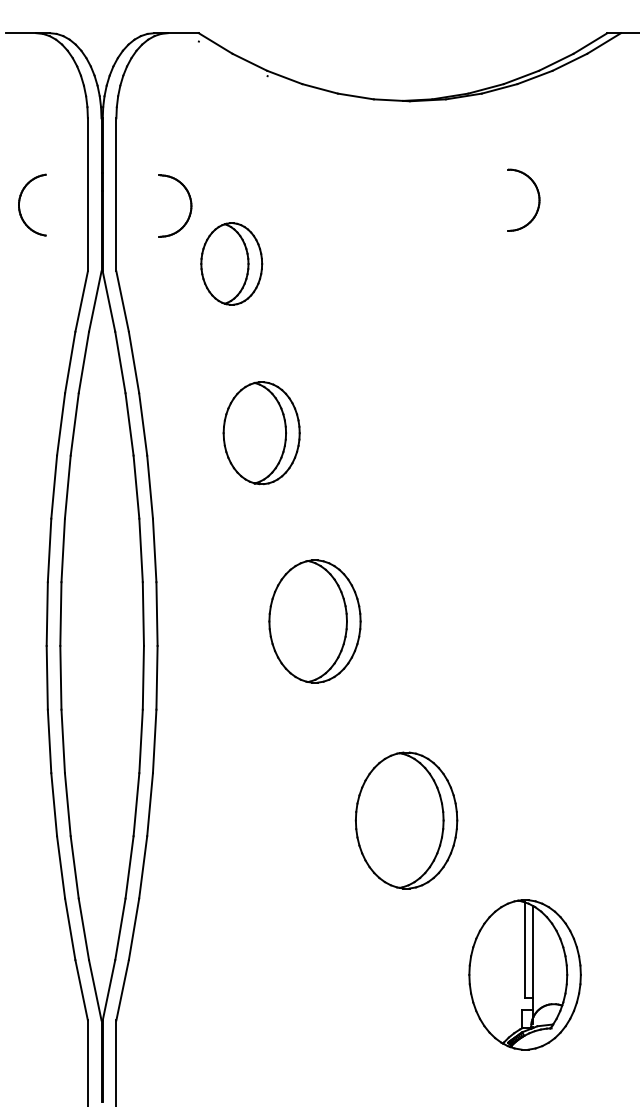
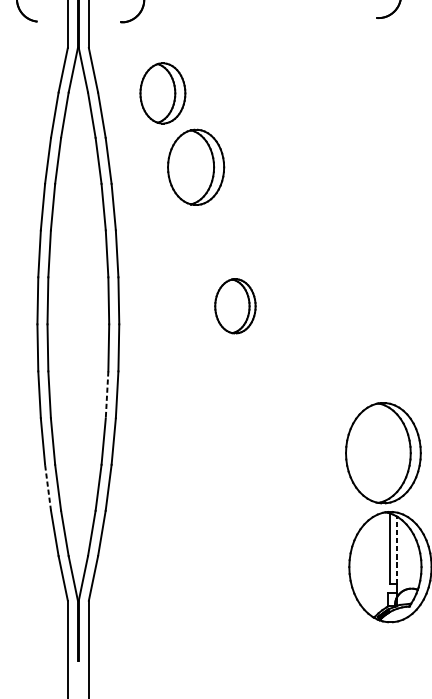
part: (231, 263) -> (162, 93), moved
part: (314, 621) -> (235, 306), size x0.6
line: (141, 741) -> (107, 394), solid -> dashed
part: (406, 820) -> (383, 453), moved
line: (61, 866) -> (48, 487), solid -> dashed
line: (533, 951) -> (396, 549), solid -> dashed

